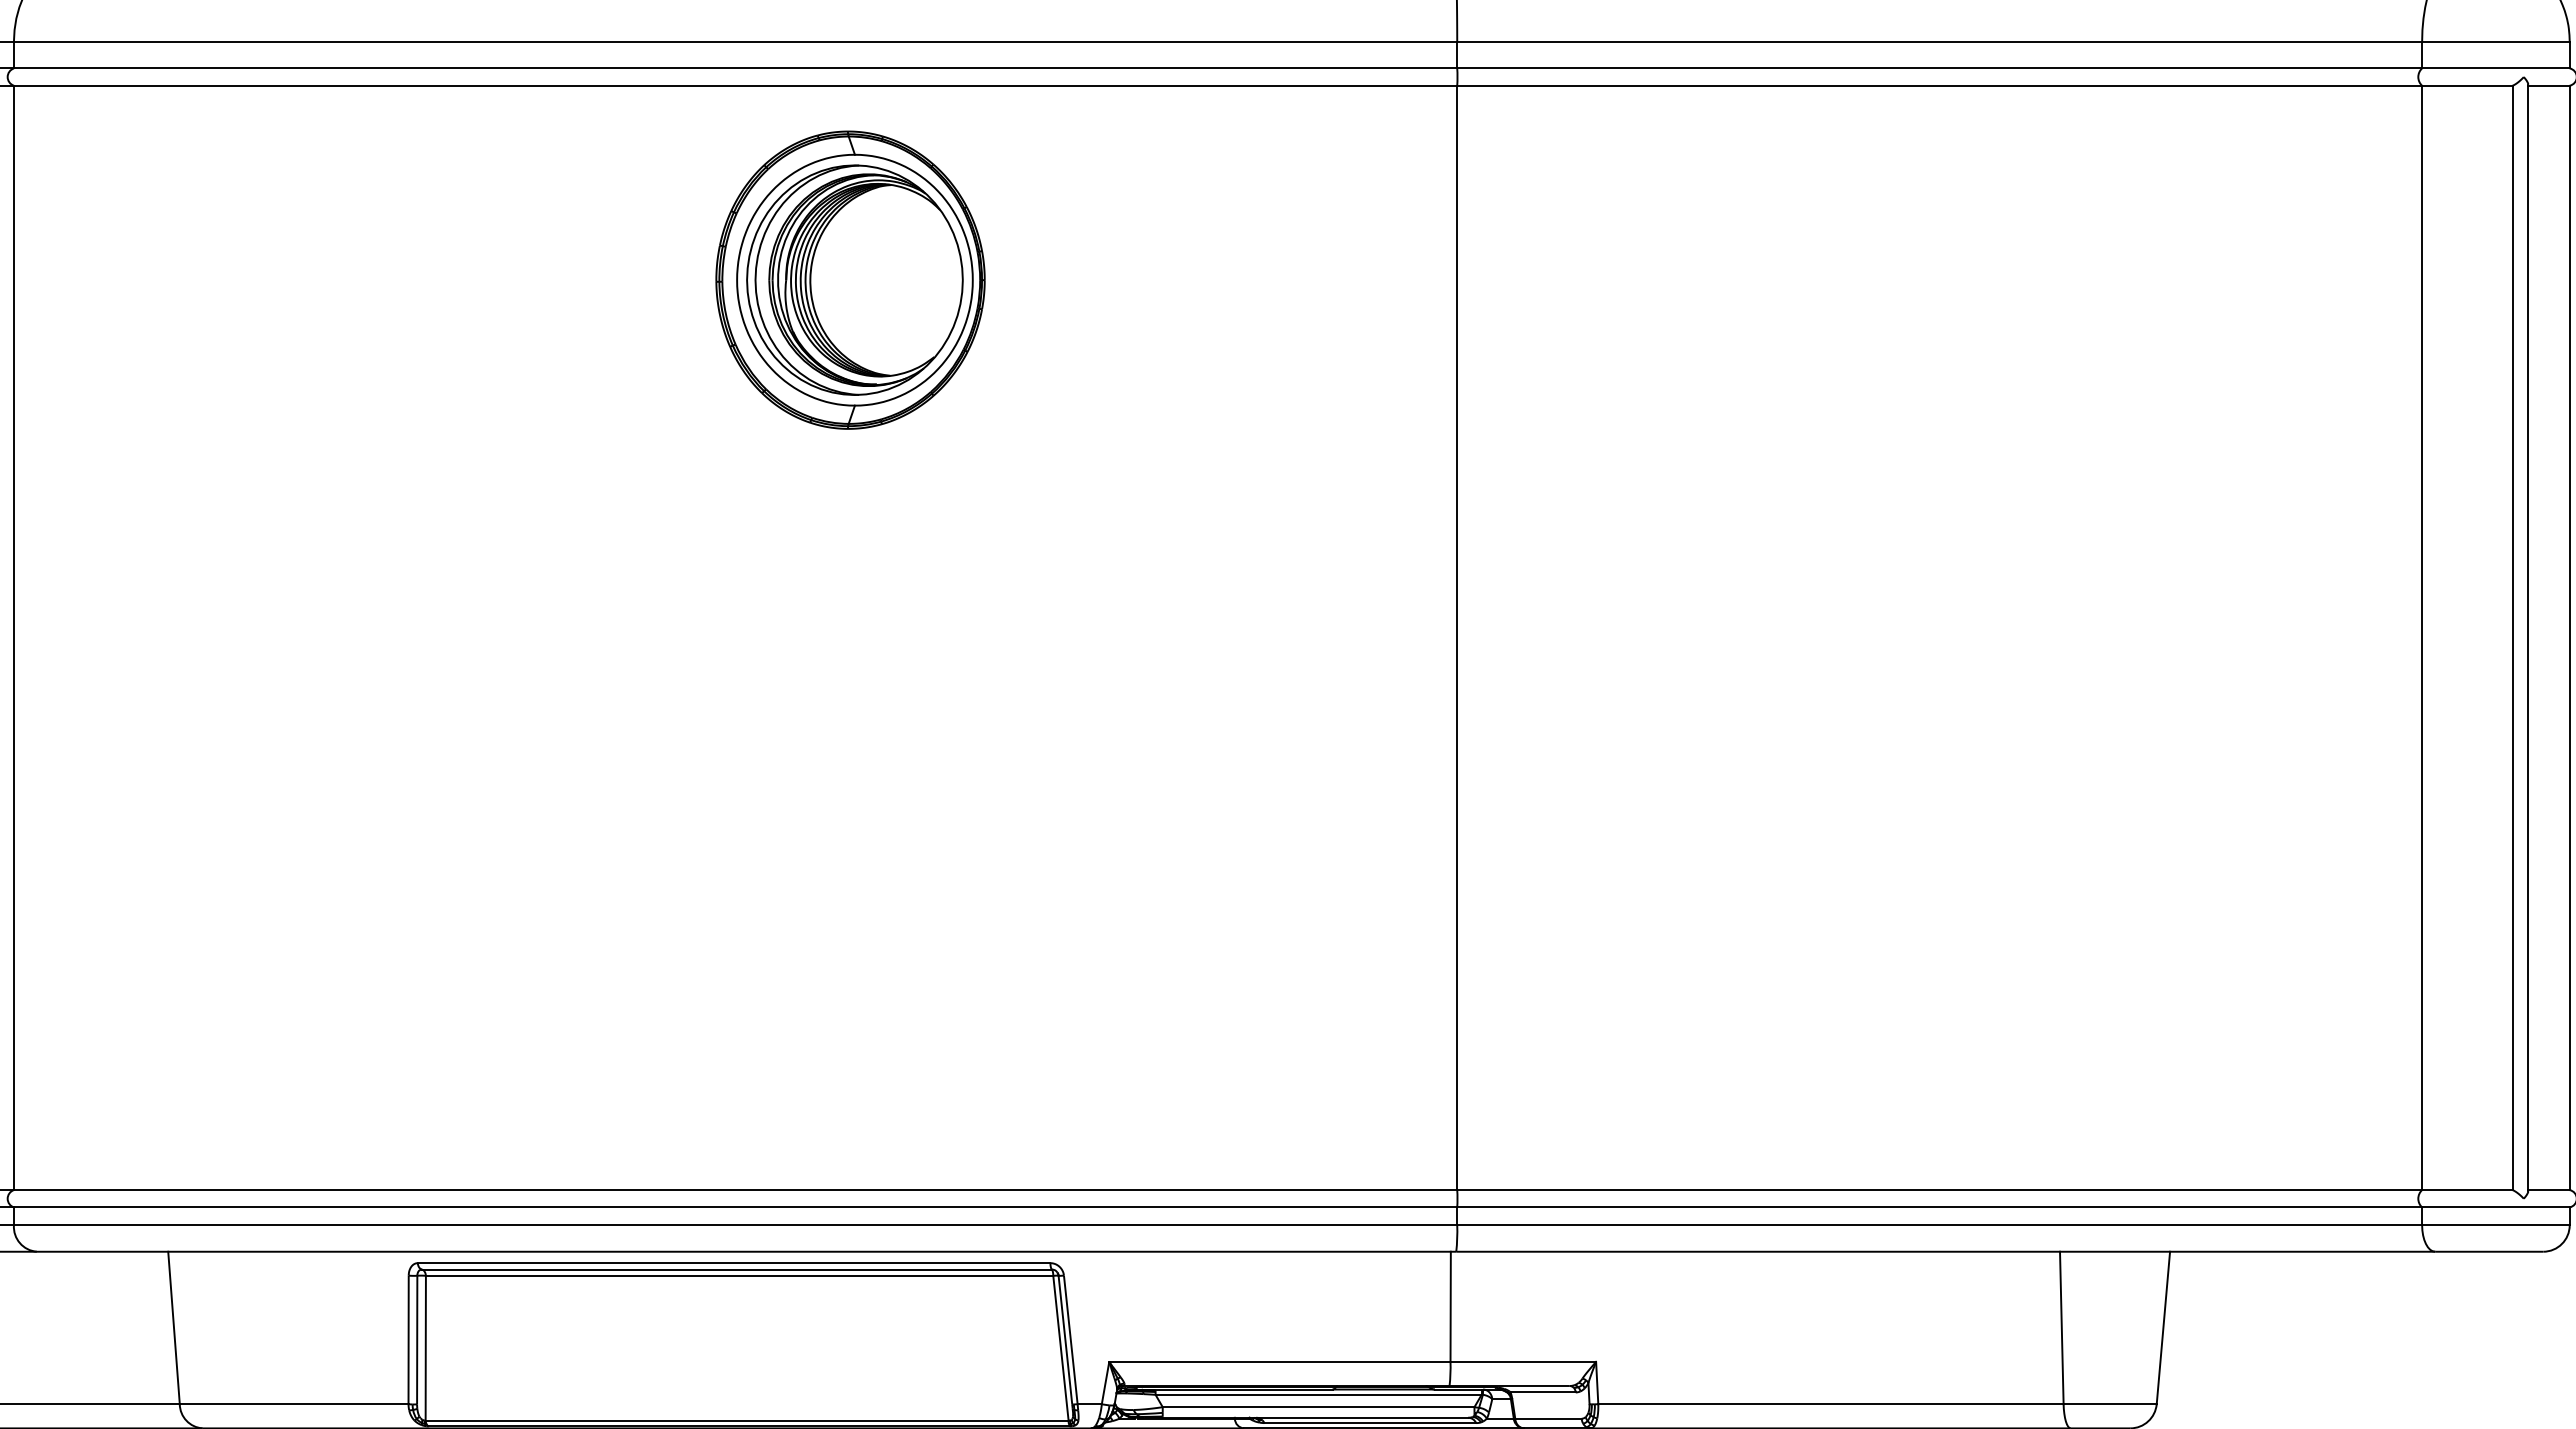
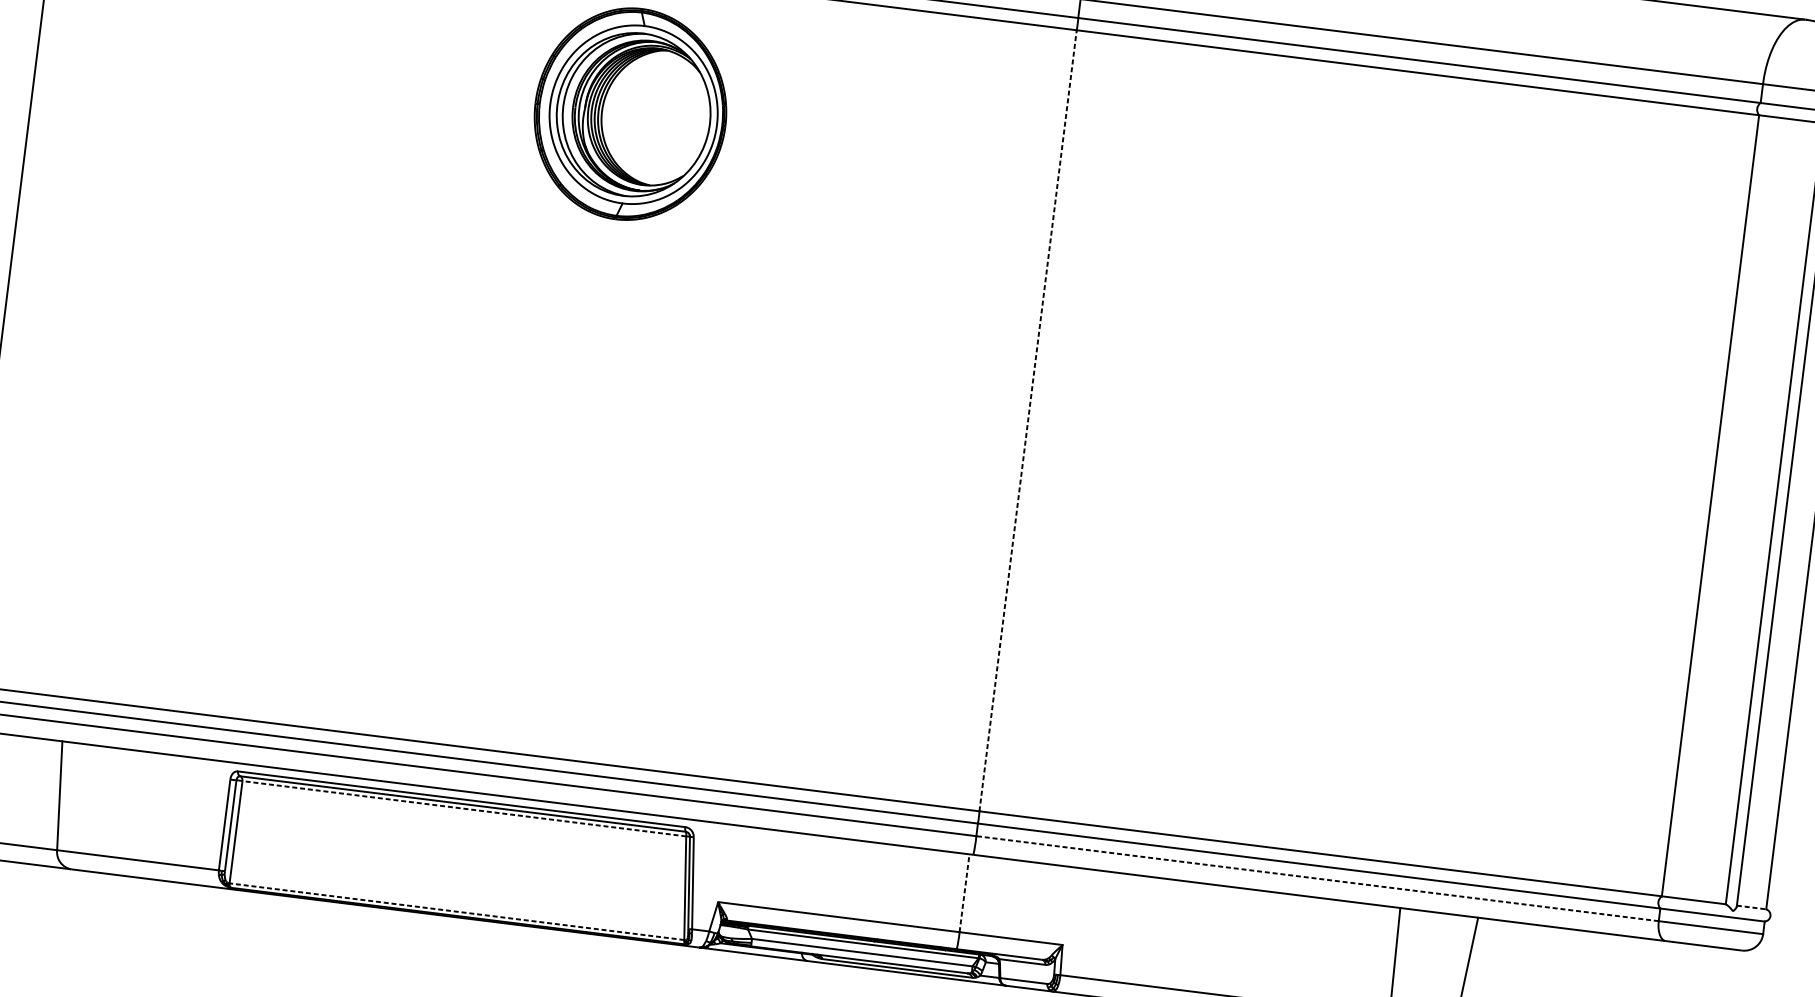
line: (1457, 637) -> (1028, 420), solid -> dashed
line: (2548, 1190) -> (1751, 907), solid -> dashed
line: (1939, 1225) -> (1317, 878), solid -> dashed
line: (739, 1275) -> (464, 808), solid -> dashed
line: (1450, 1306) -> (964, 893), solid -> dashed
line: (746, 1420) -> (456, 911), solid -> dashed

